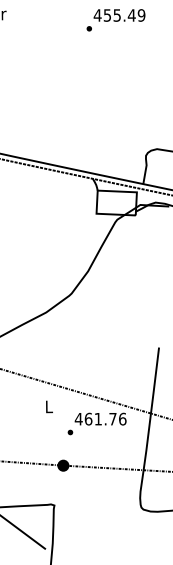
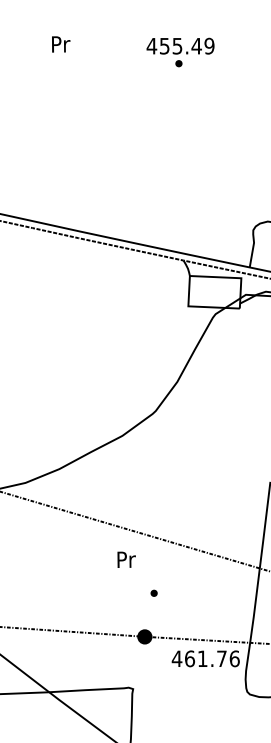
text: (119, 14) -> (180, 45), moved
text: (49, 406) -> (126, 559), L -> Pr
text: (100, 418) -> (205, 658), moved

